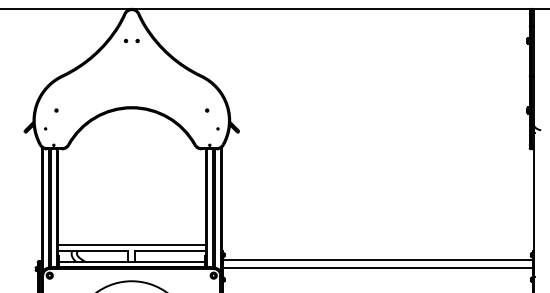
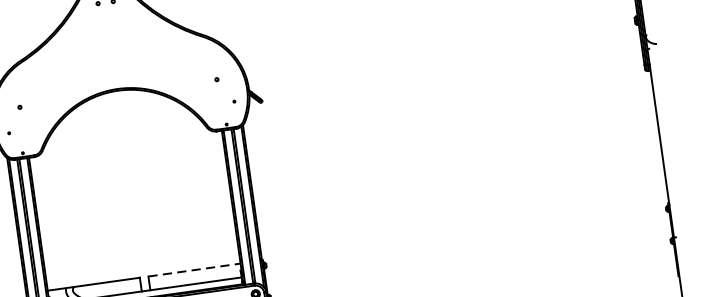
line: (131, 244) -> (142, 268), removed
line: (170, 251) -> (194, 270), solid -> dashed
line: (377, 260) -> (467, 244), removed
line: (377, 267) -> (468, 253), removed

